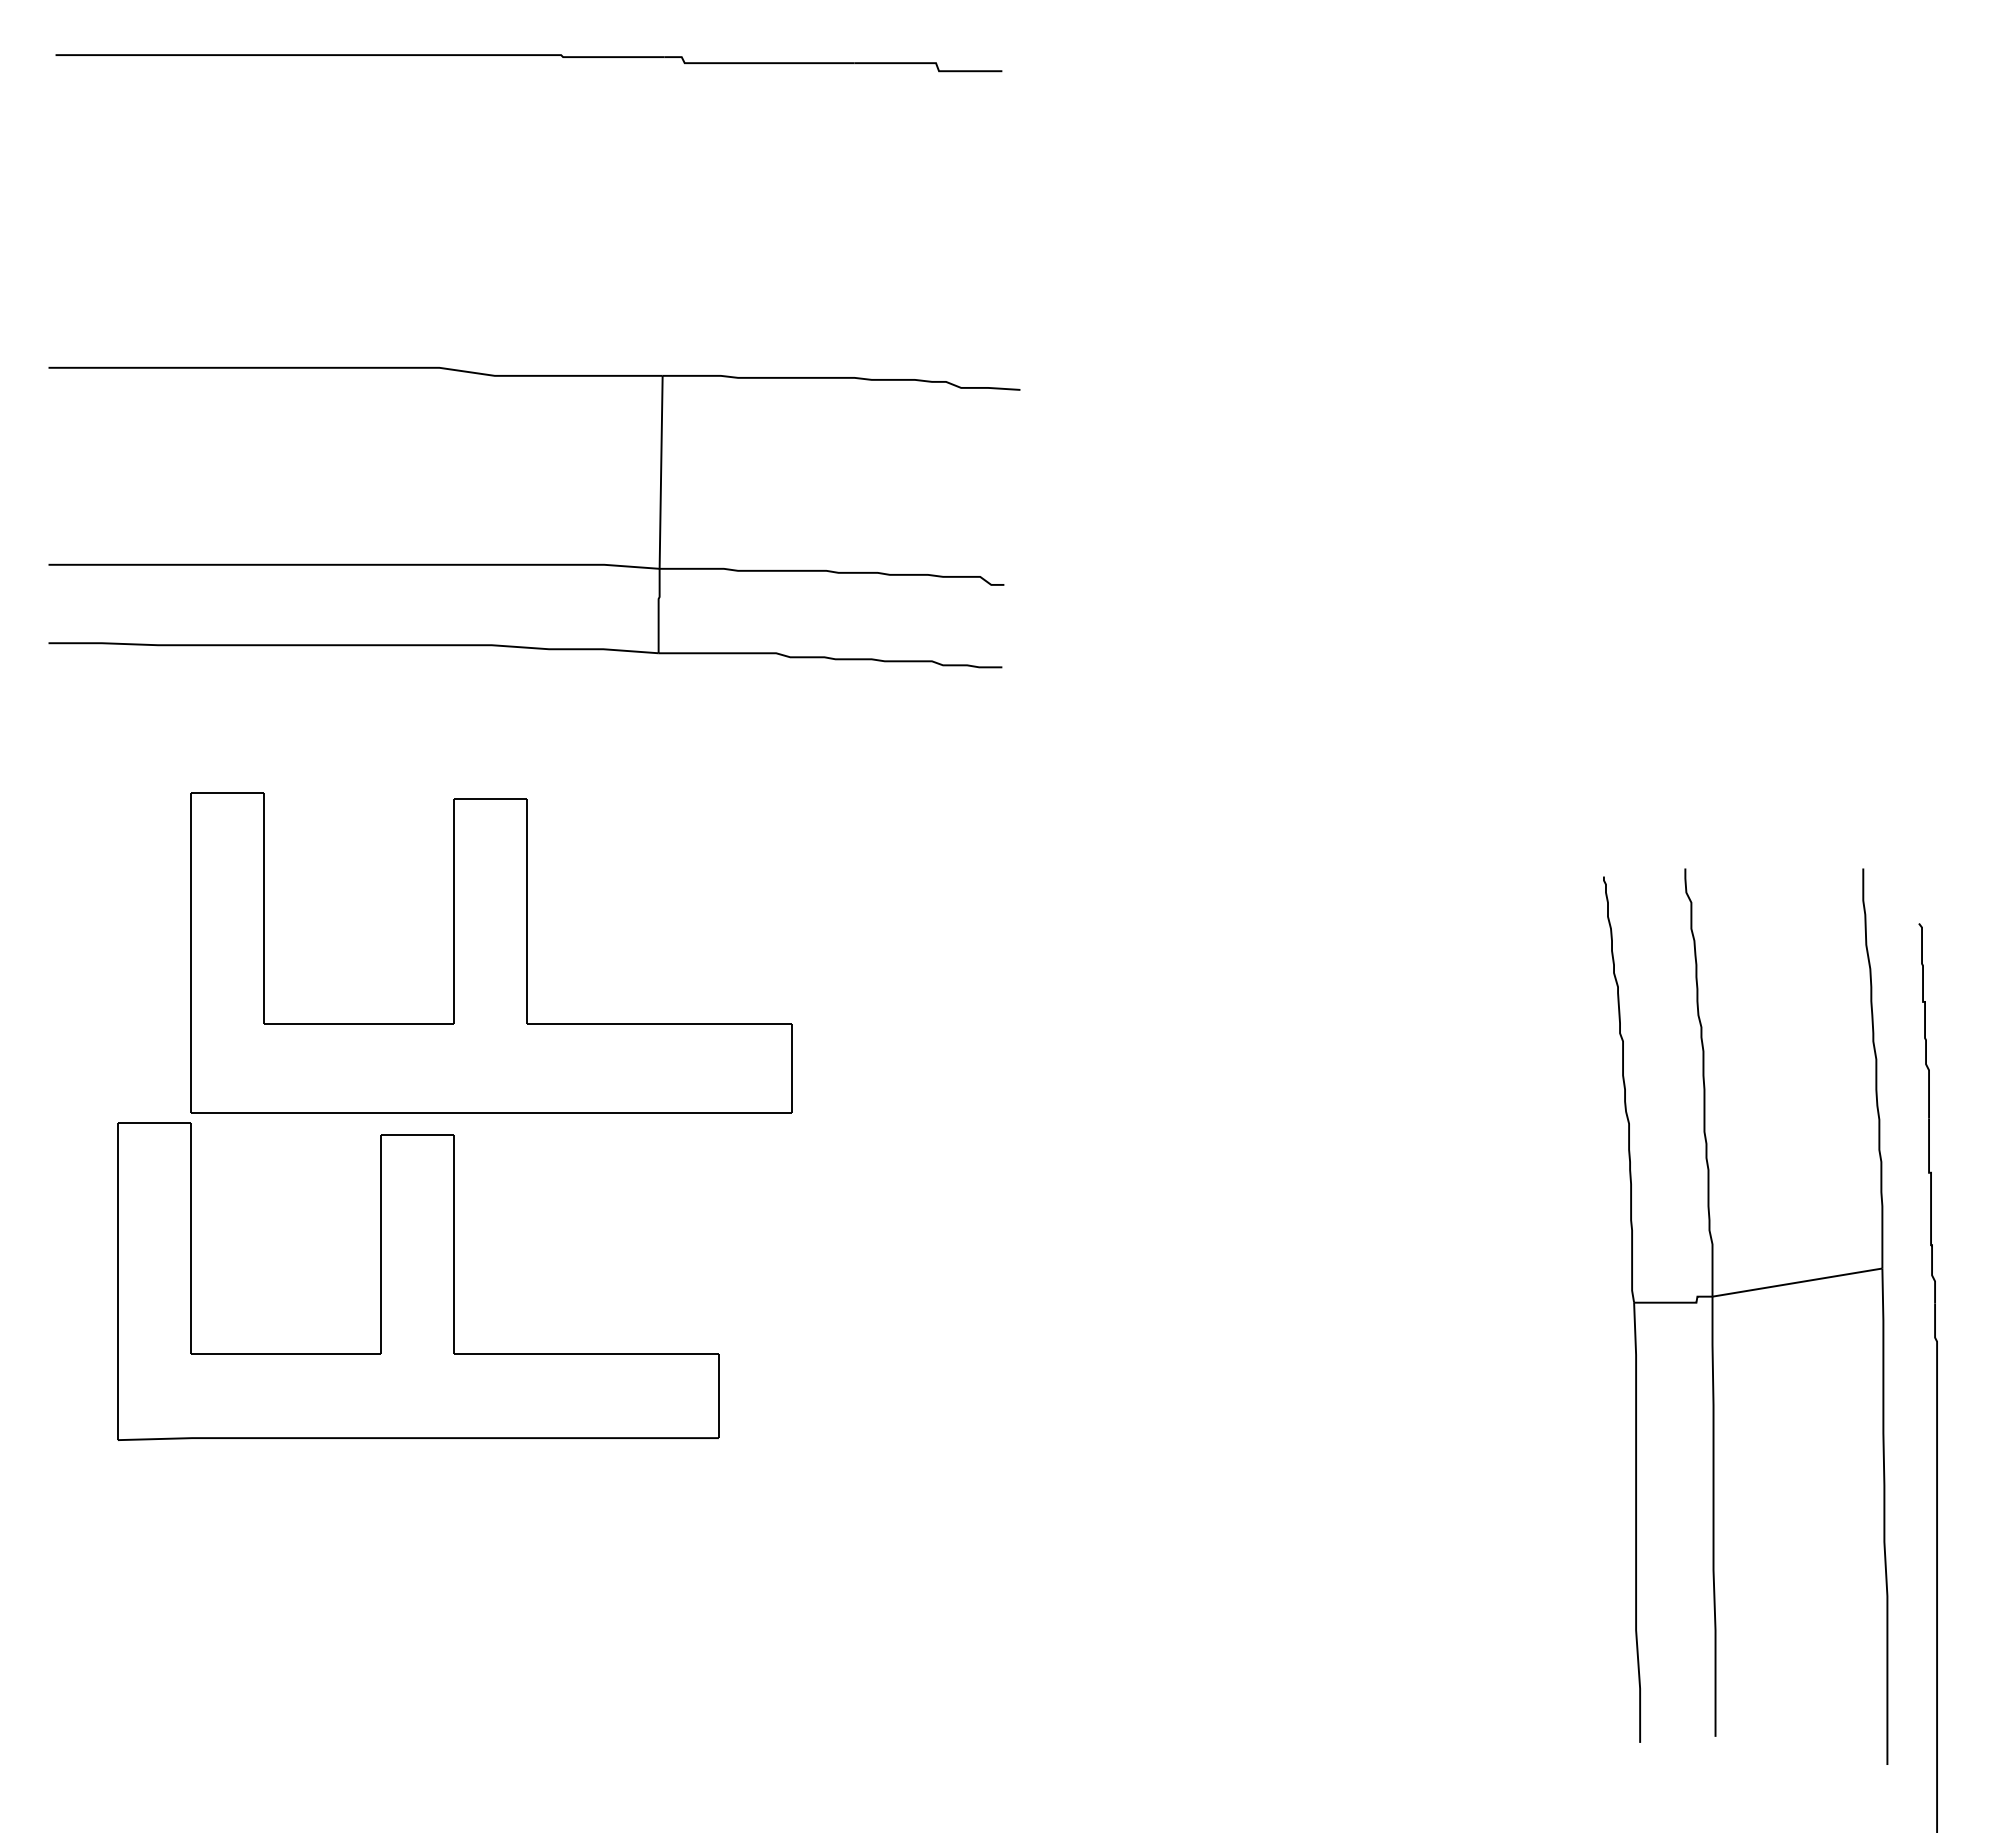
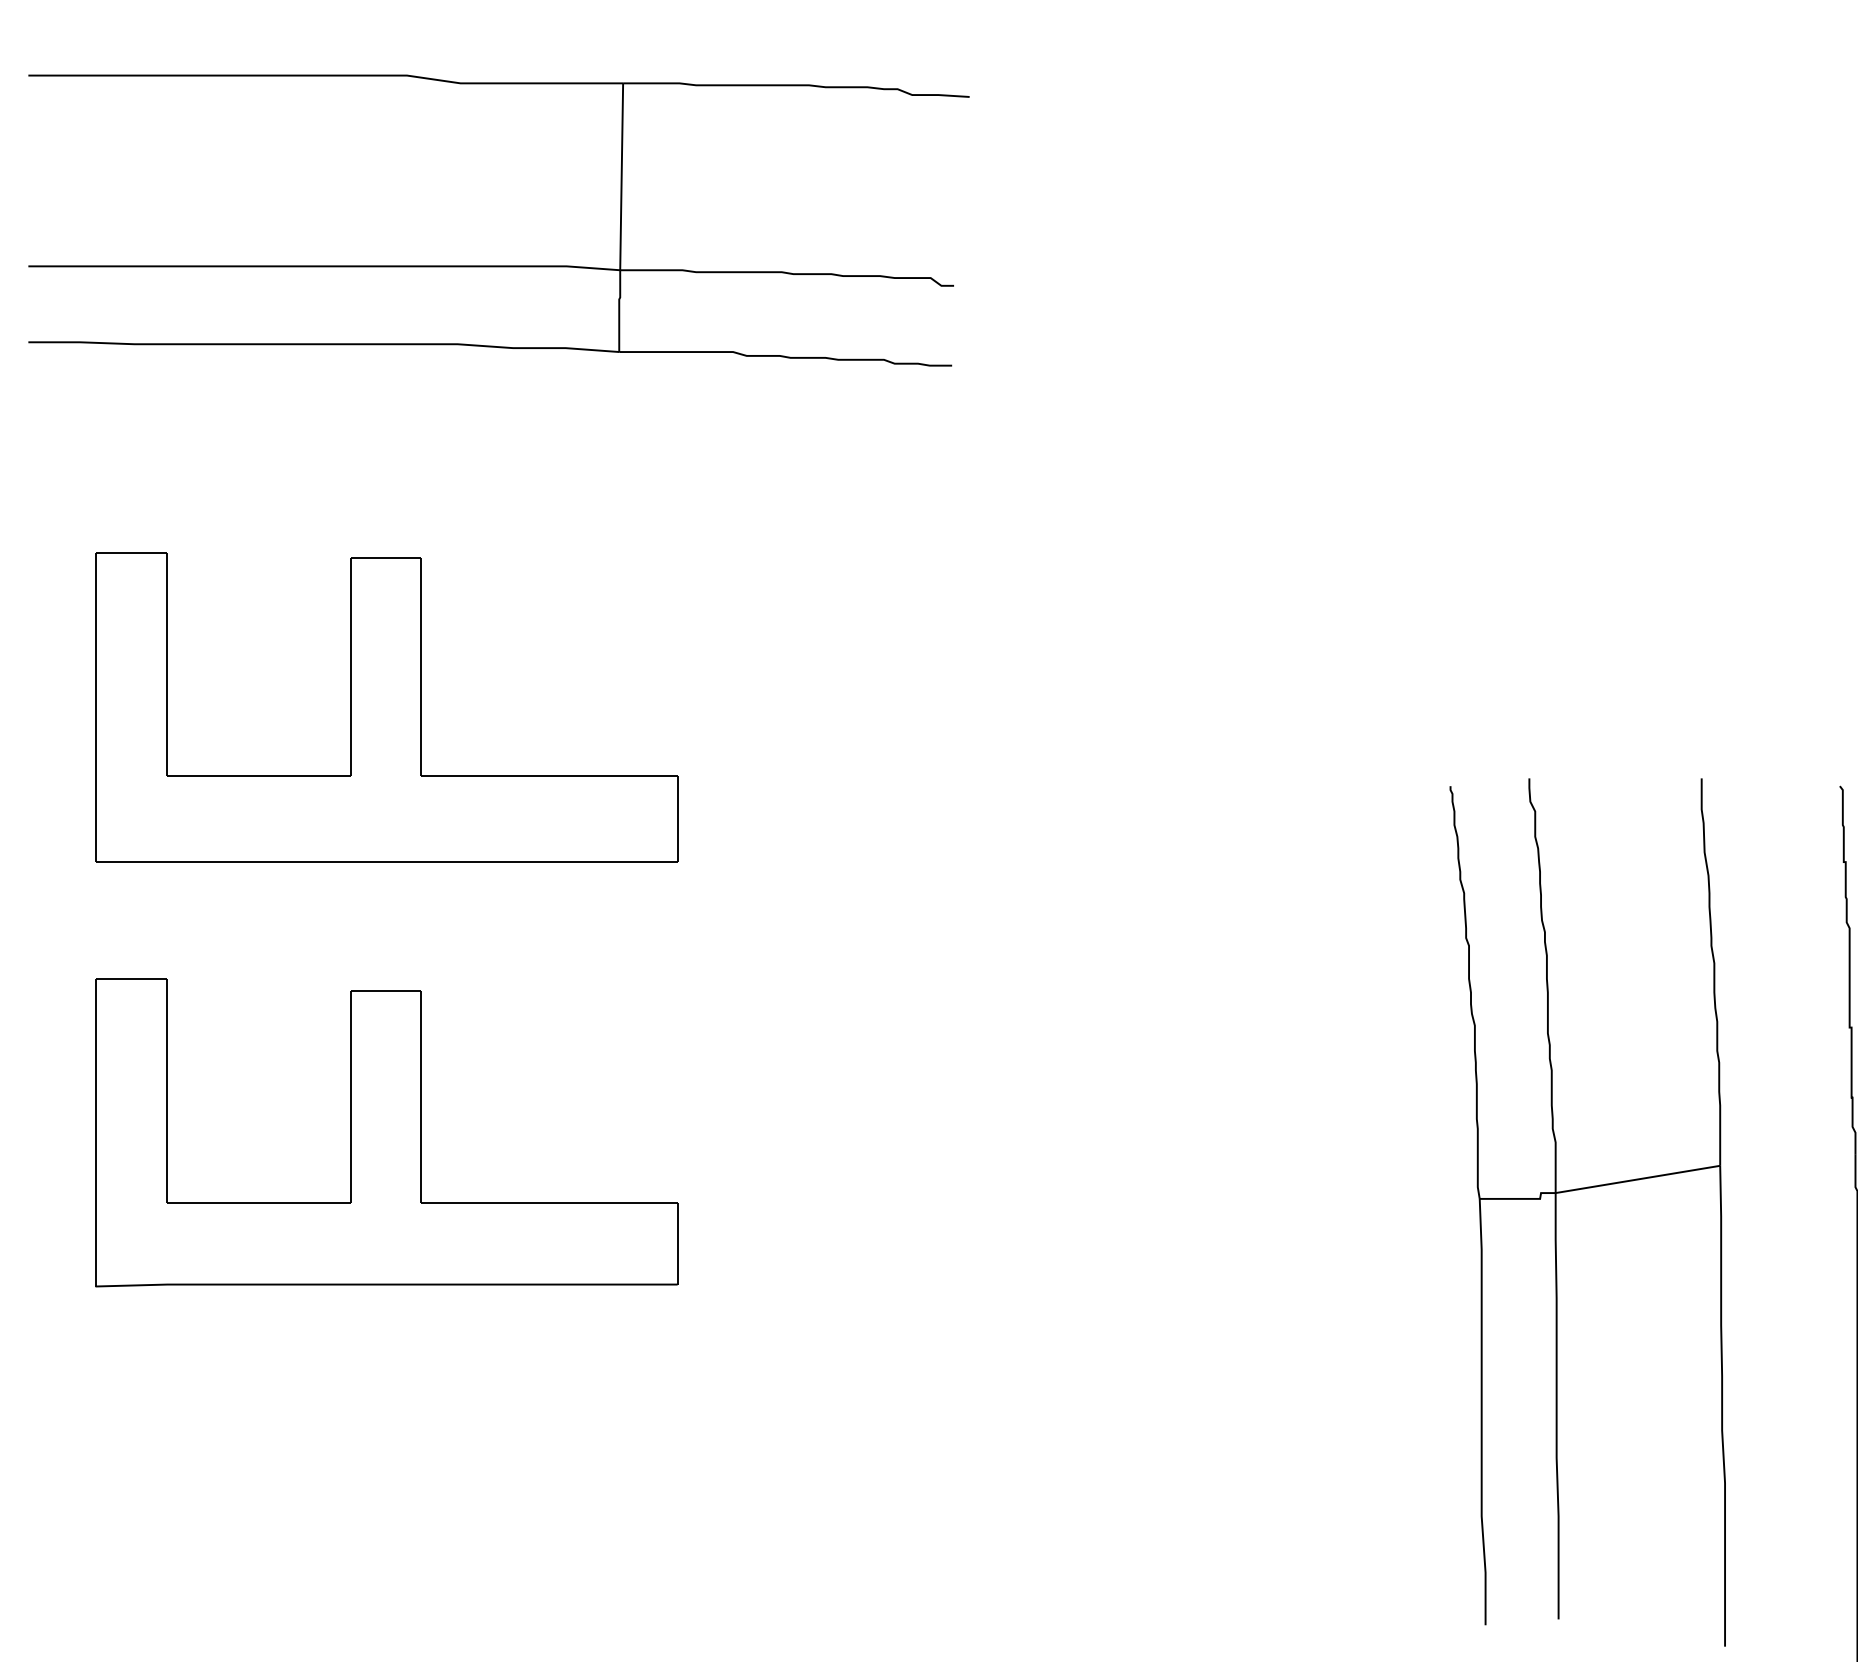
part: (534, 563) -> (499, 265), moved
part: (491, 952) -> (386, 706), moved
part: (1739, 1293) -> (1581, 1190), moved

